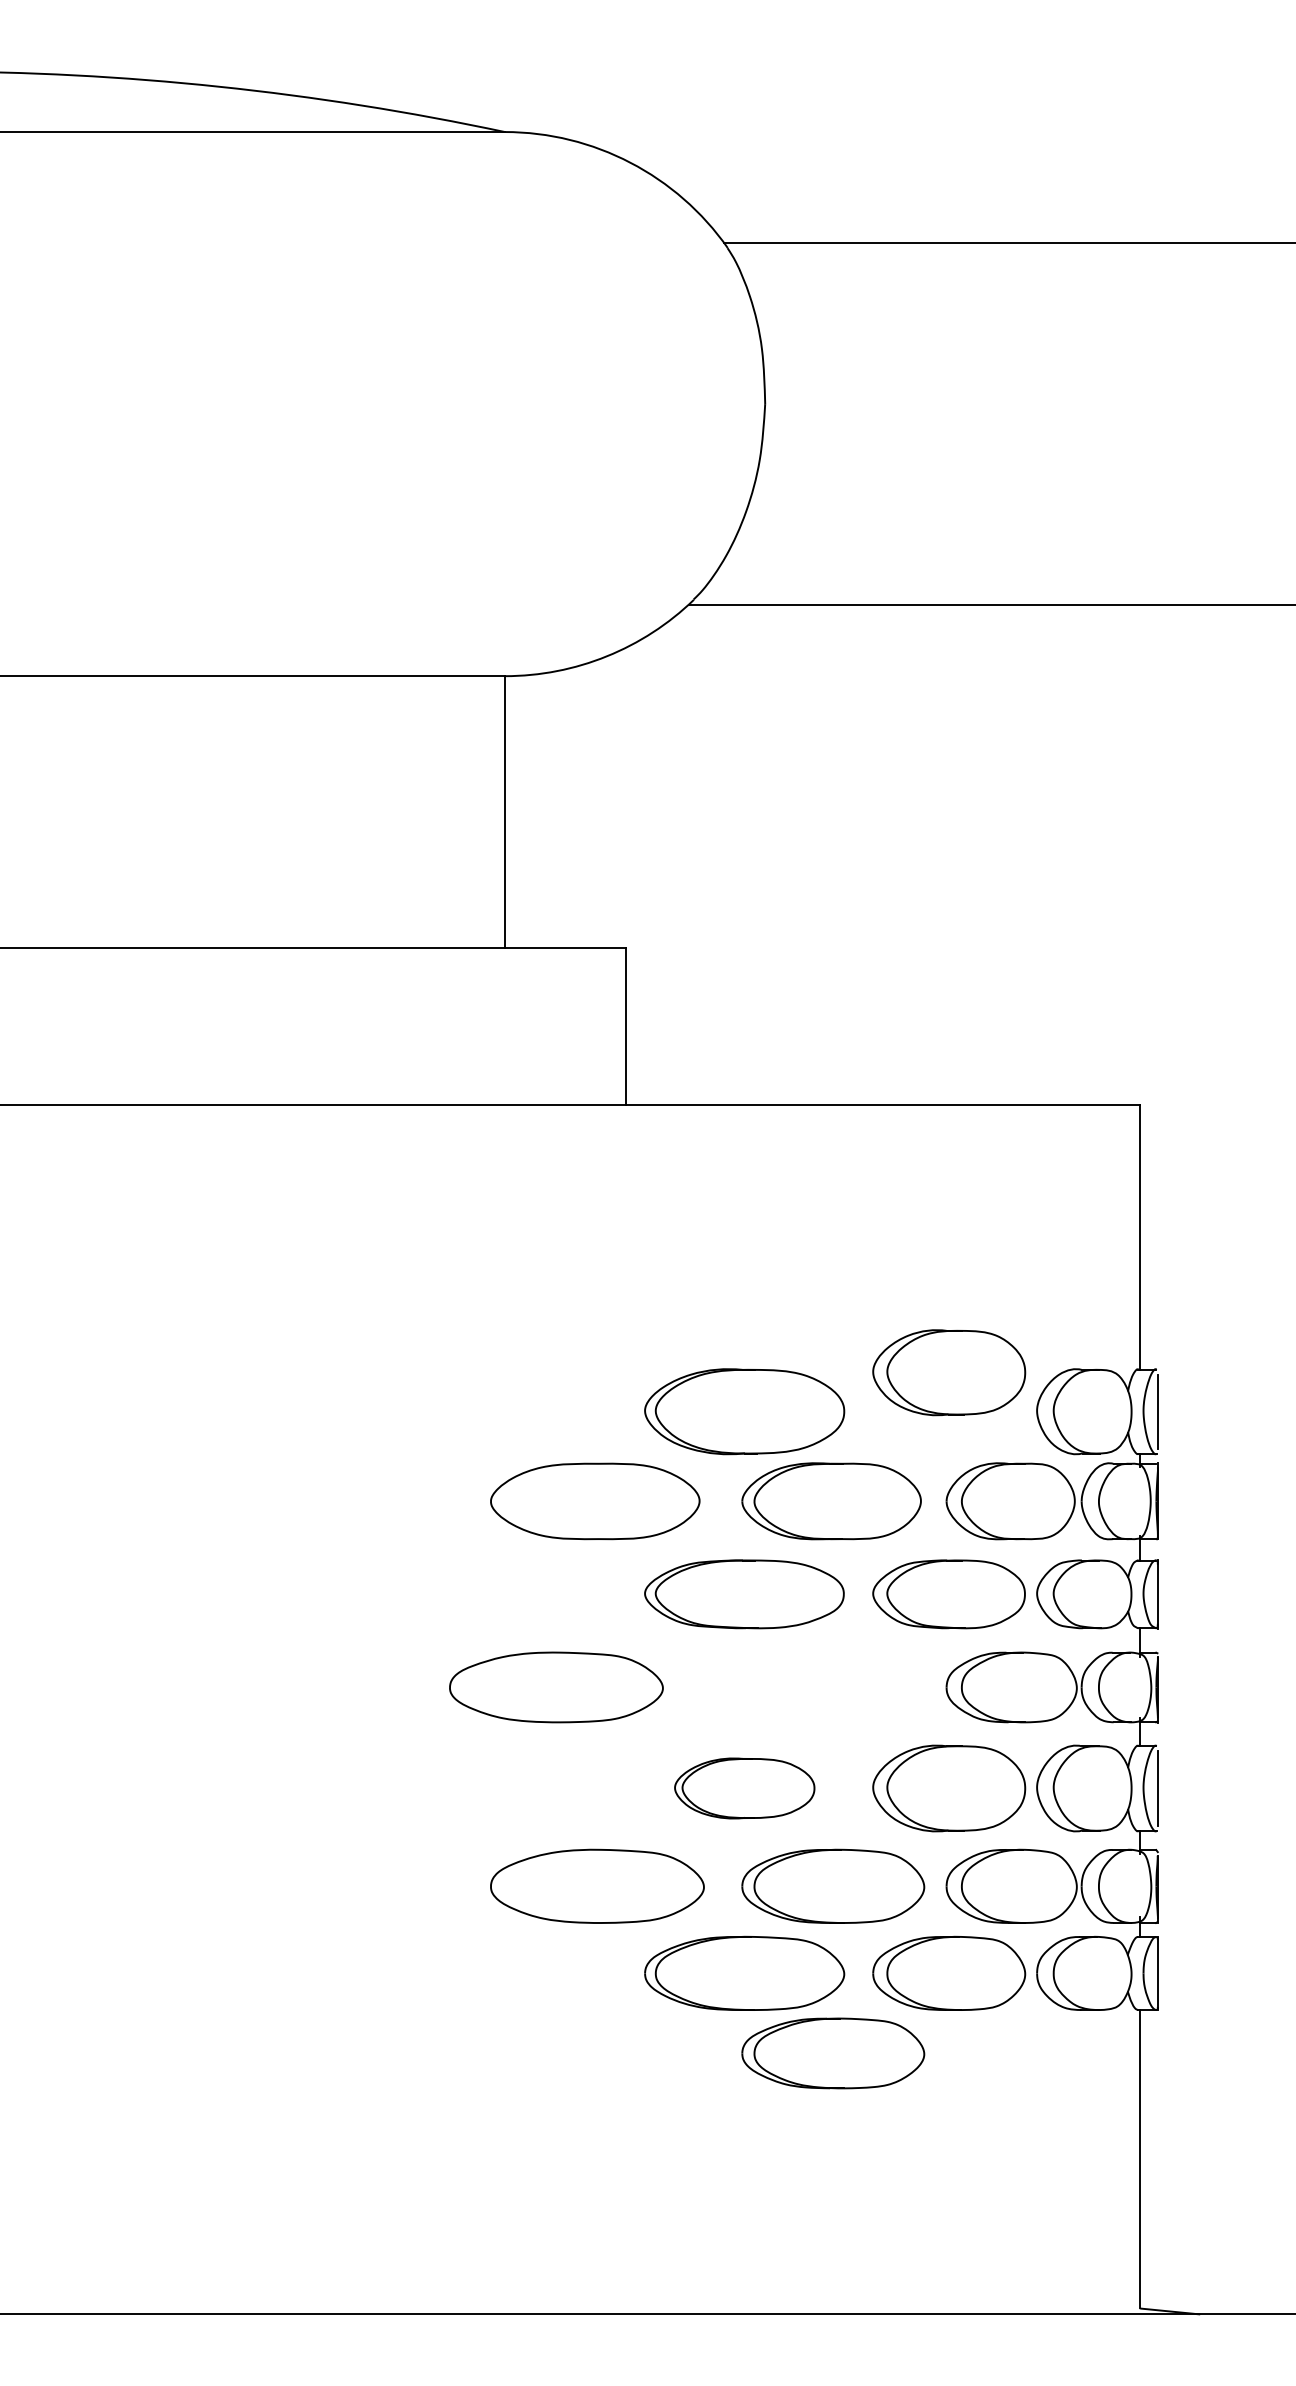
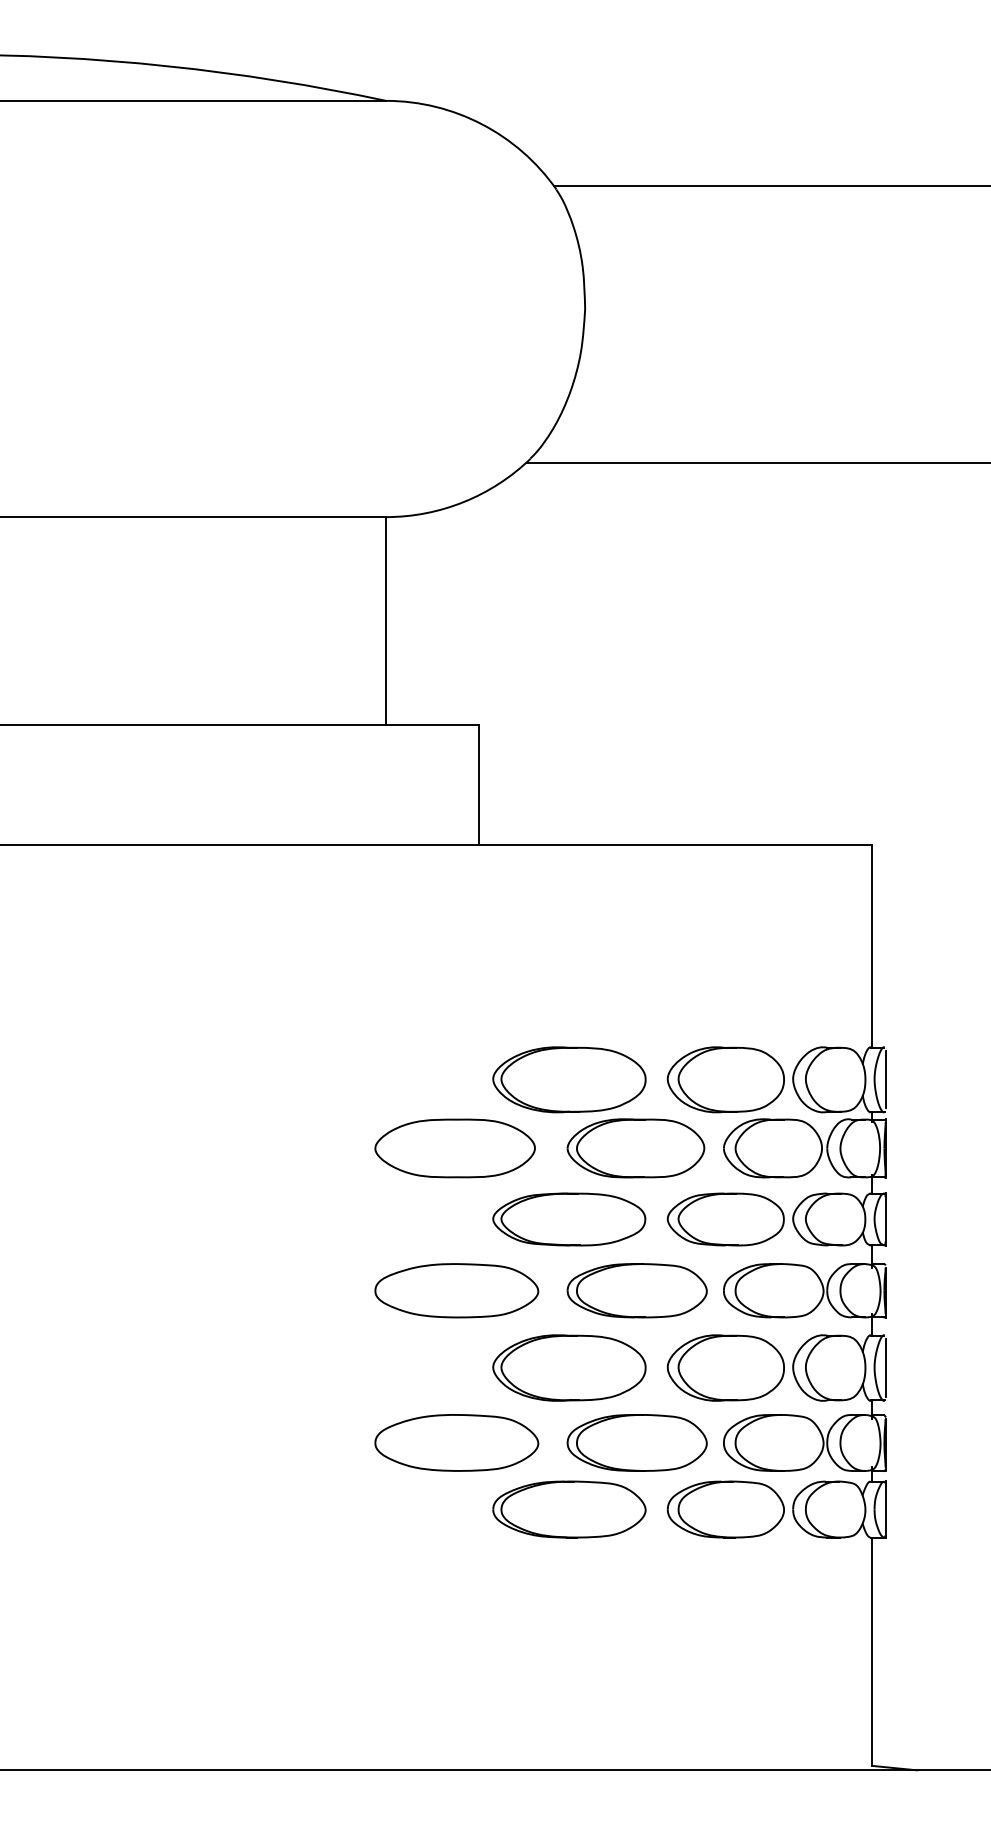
part: (949, 1372) -> (726, 1079), moved
part: (556, 1687) -> (456, 1290), moved
part: (744, 1788) -> (569, 1368), size x1.43
part: (833, 2053) -> (637, 1290), moved

